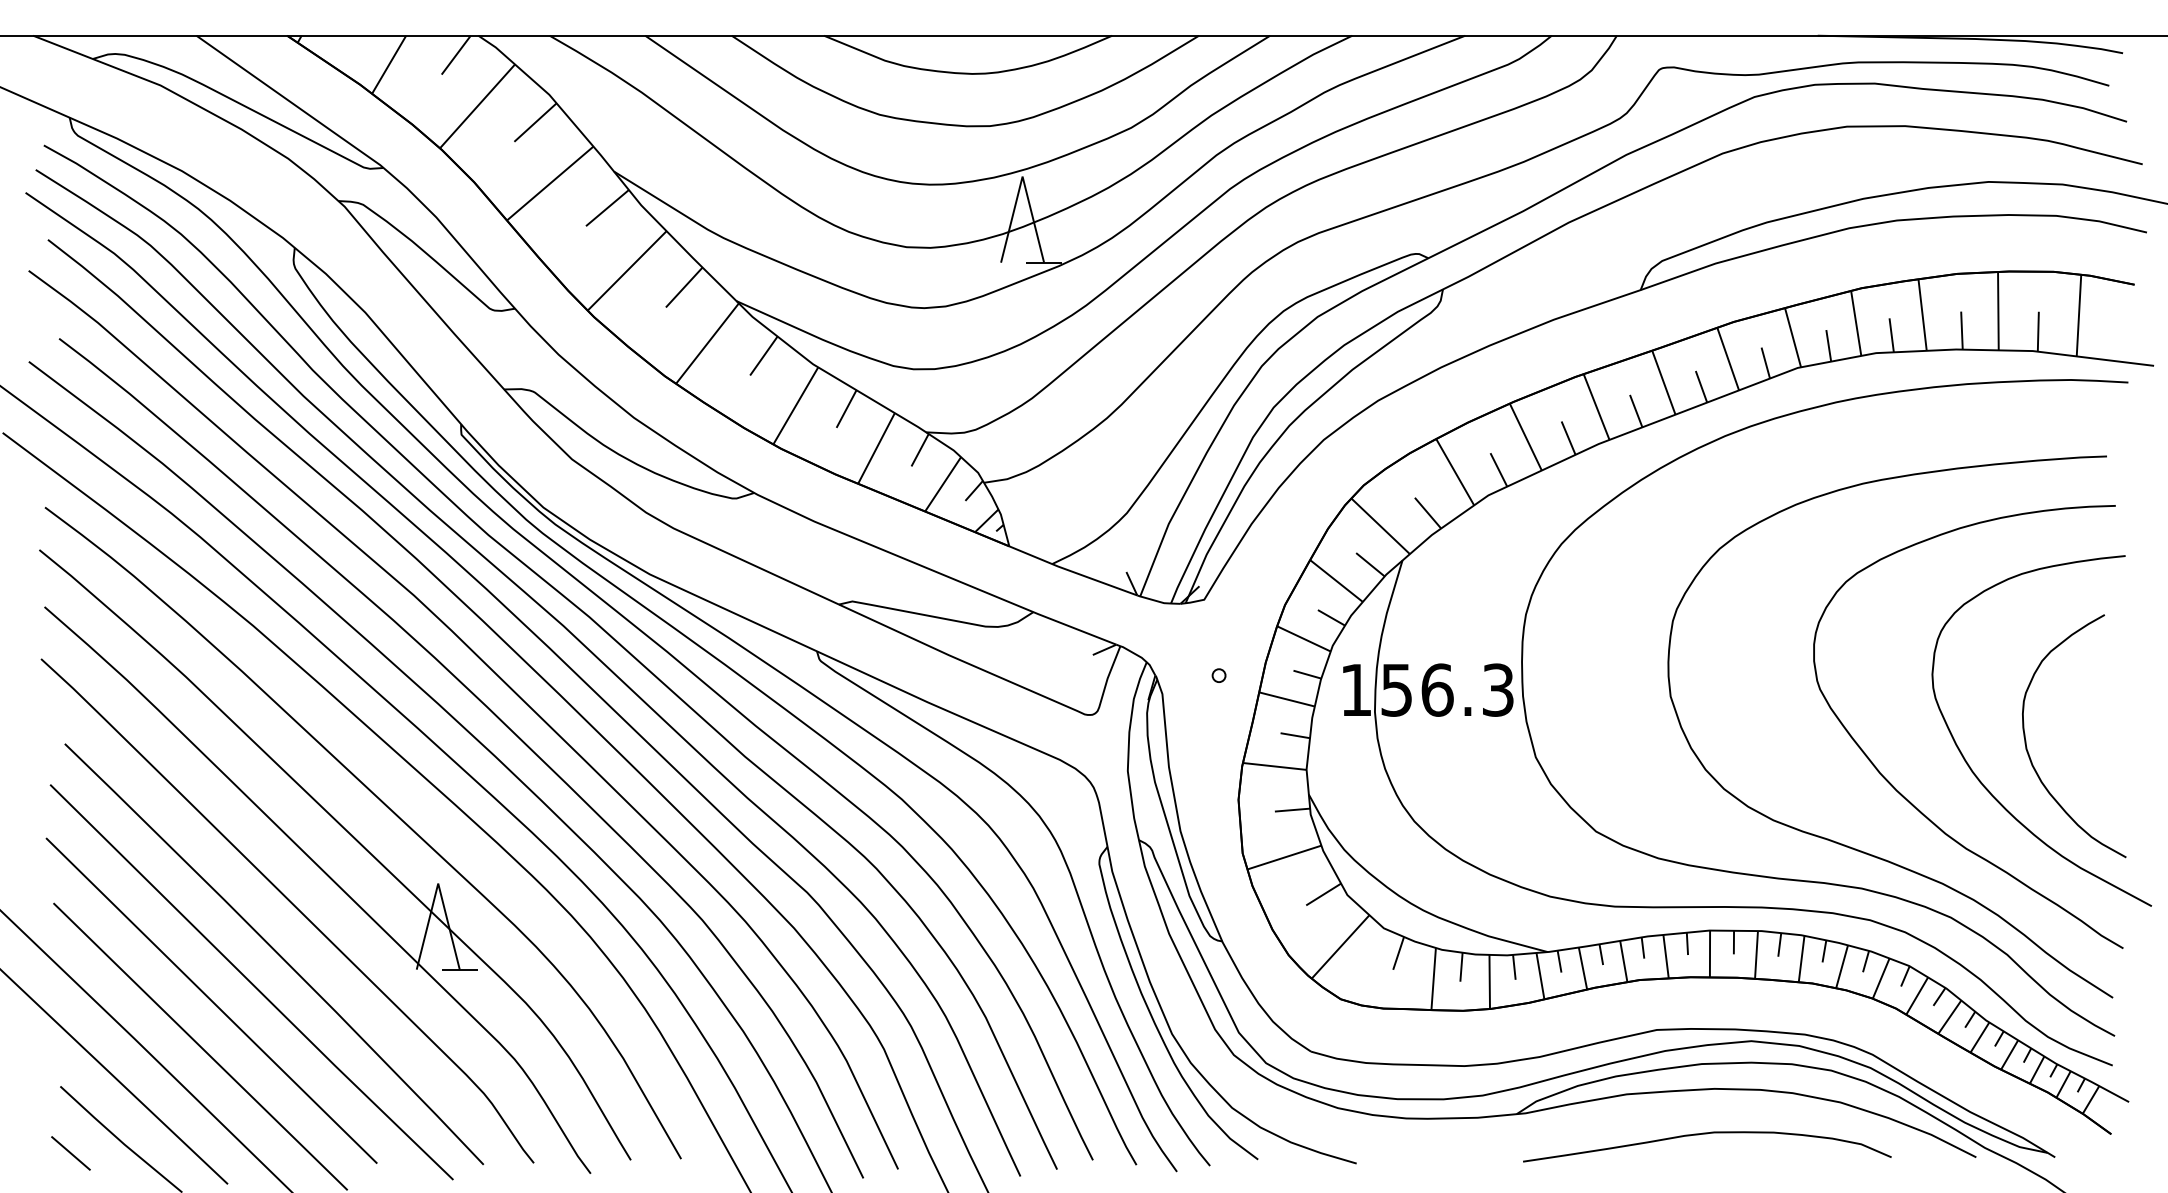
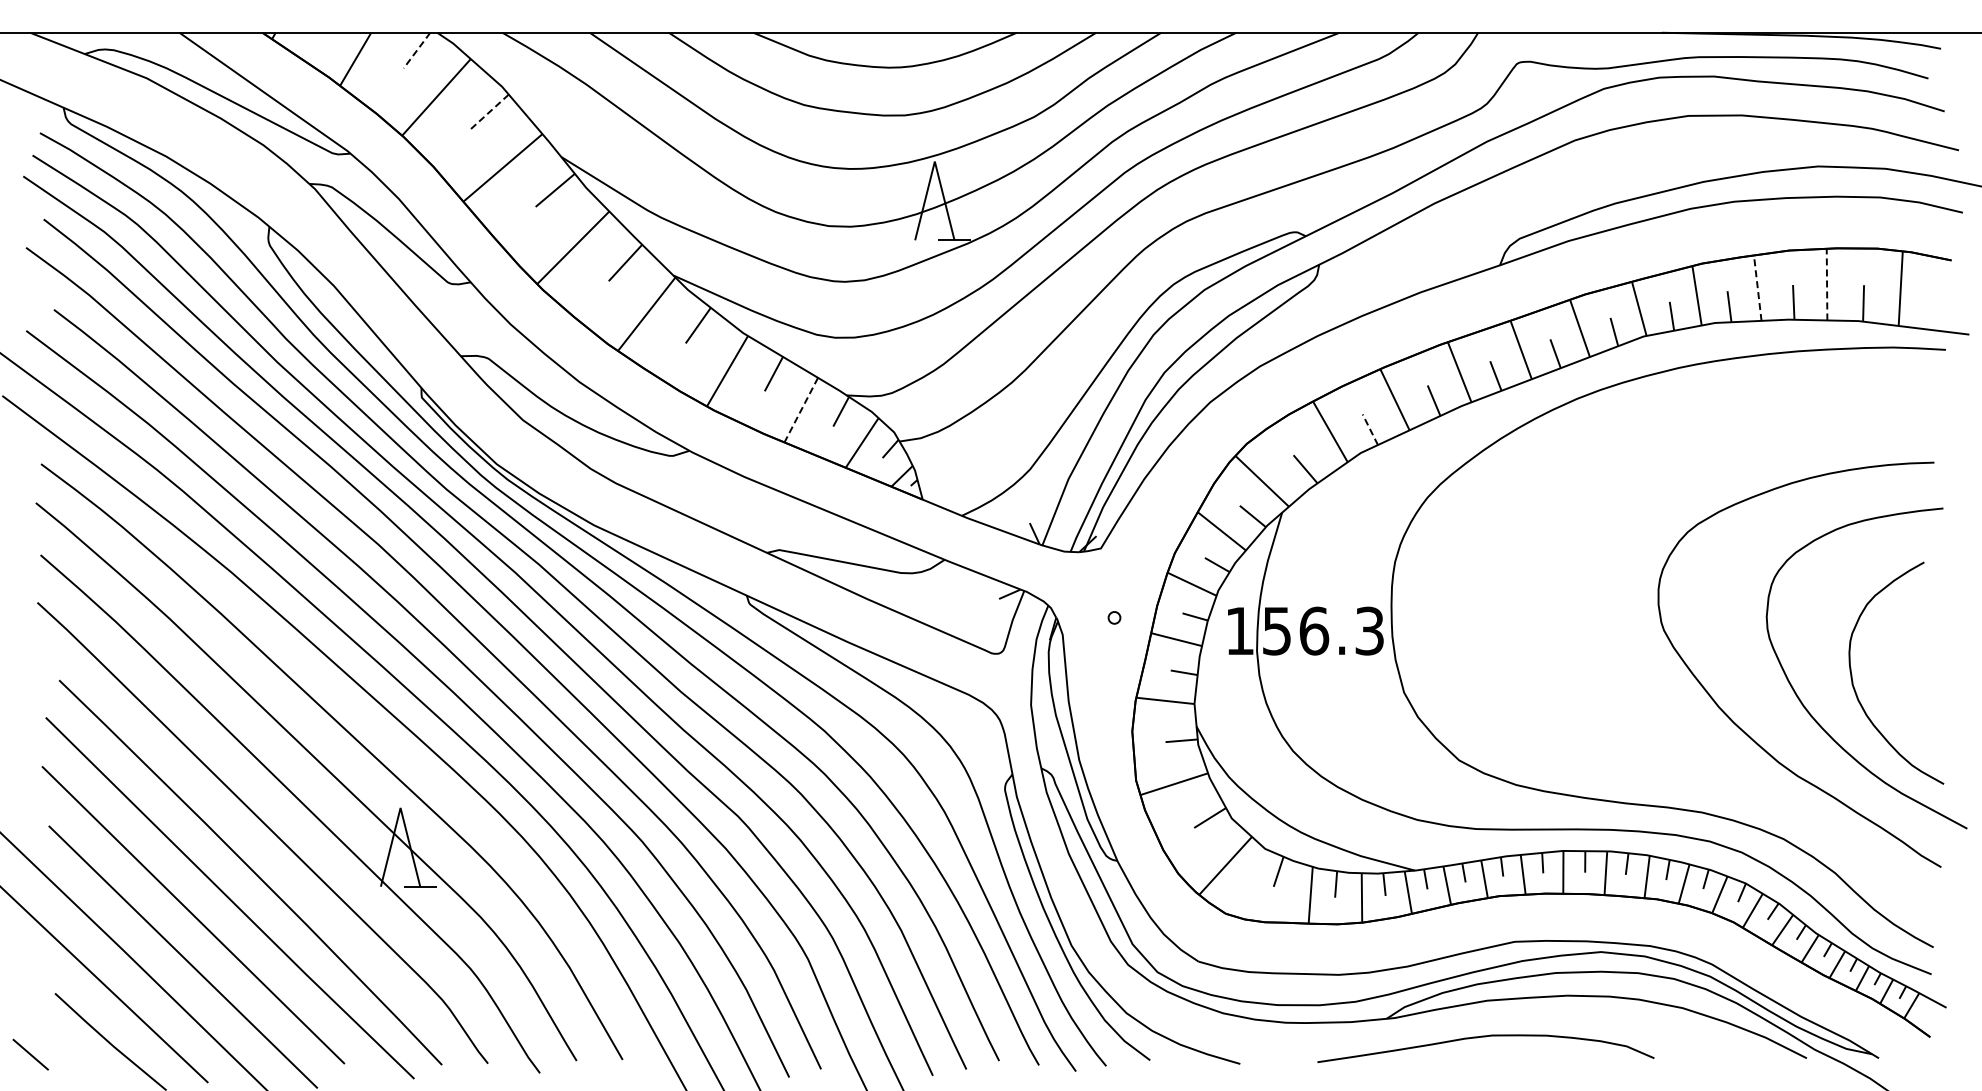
line: (455, 55) -> (416, 50), solid -> dashed
line: (535, 122) -> (489, 112), solid -> dashed
line: (1998, 311) -> (1827, 284), solid -> dashed
line: (1922, 315) -> (1757, 288), solid -> dashed
line: (876, 448) -> (801, 410), solid -> dashed
line: (1499, 469) -> (1370, 429), solid -> dashed
curve: (1849, 845) -> (1690, 773), removed
curve: (1706, 1134) -> (1485, 1037), moved
line: (70, 1153) -> (30, 1054), moved

